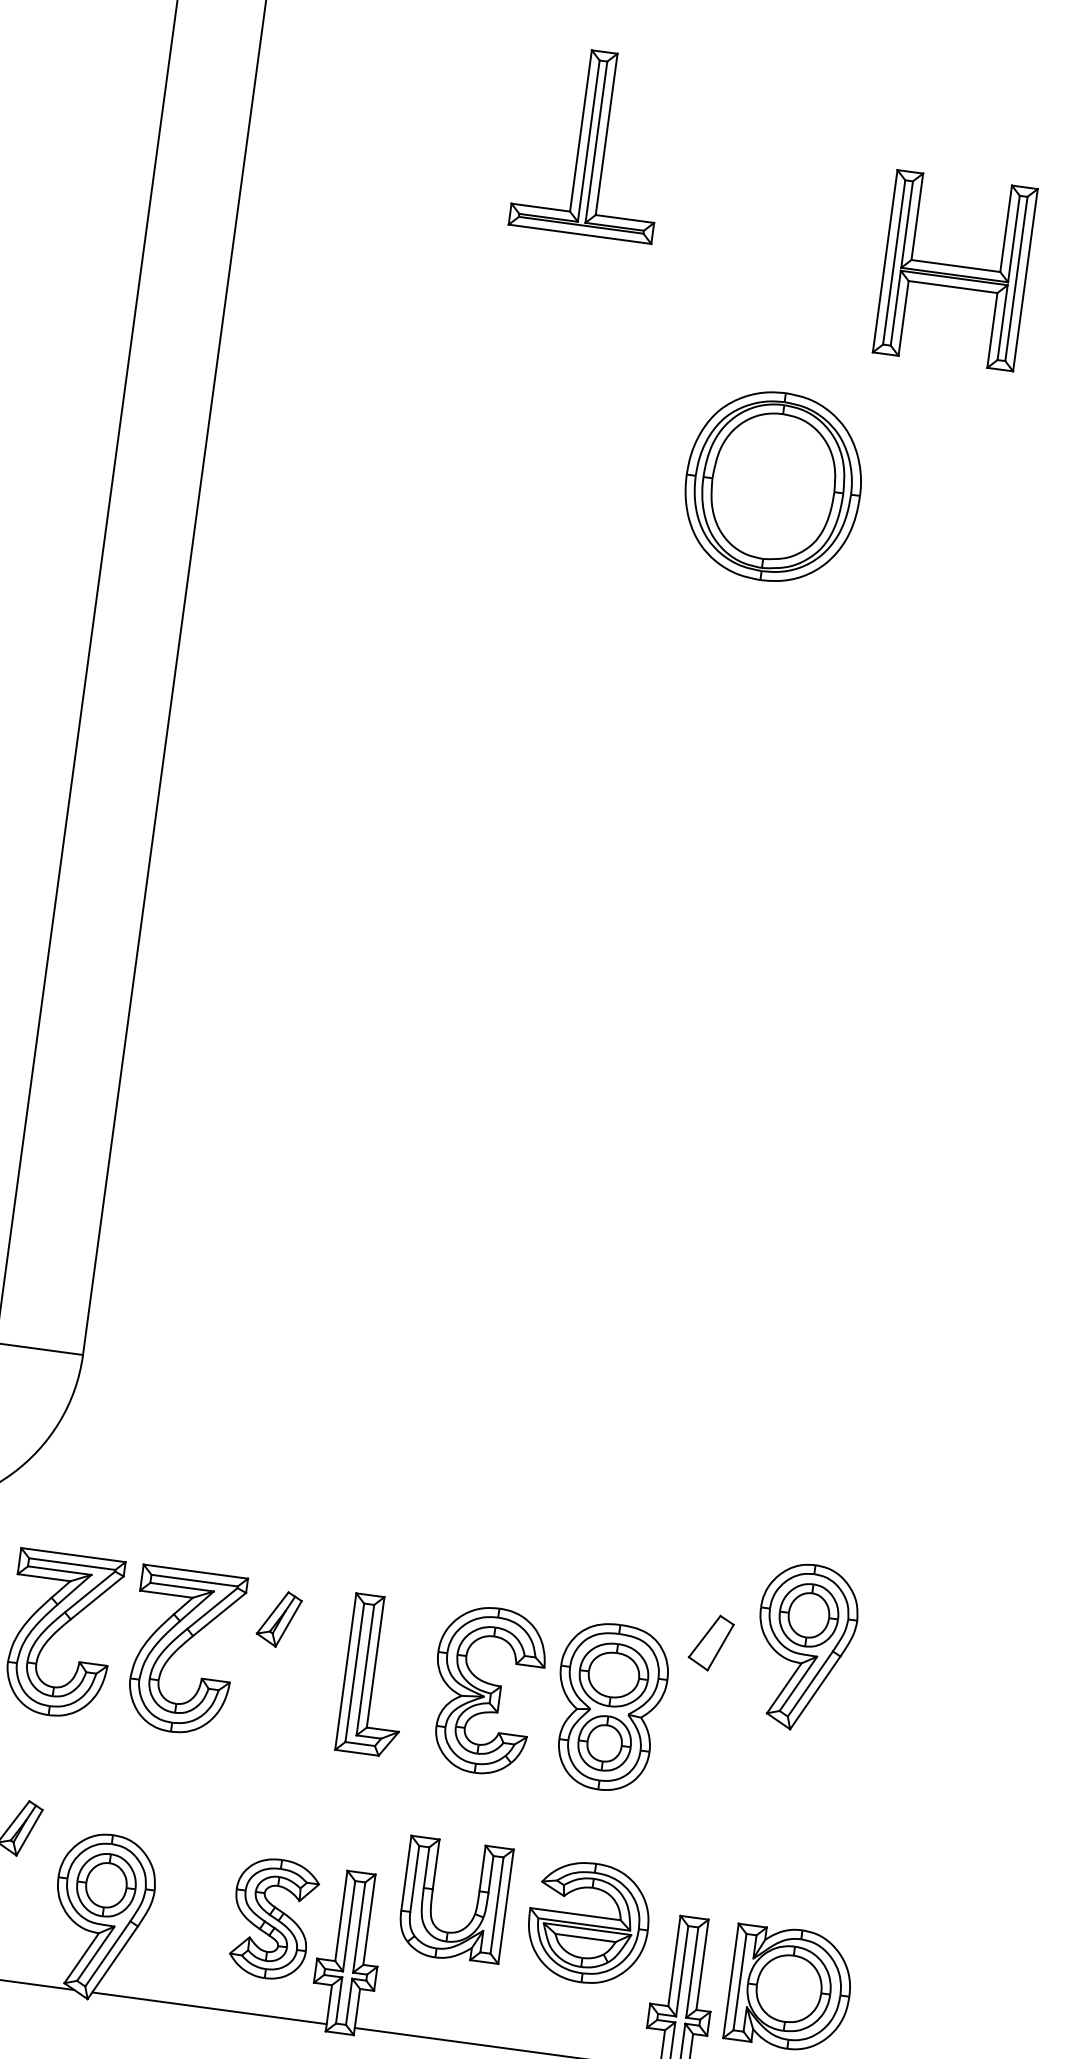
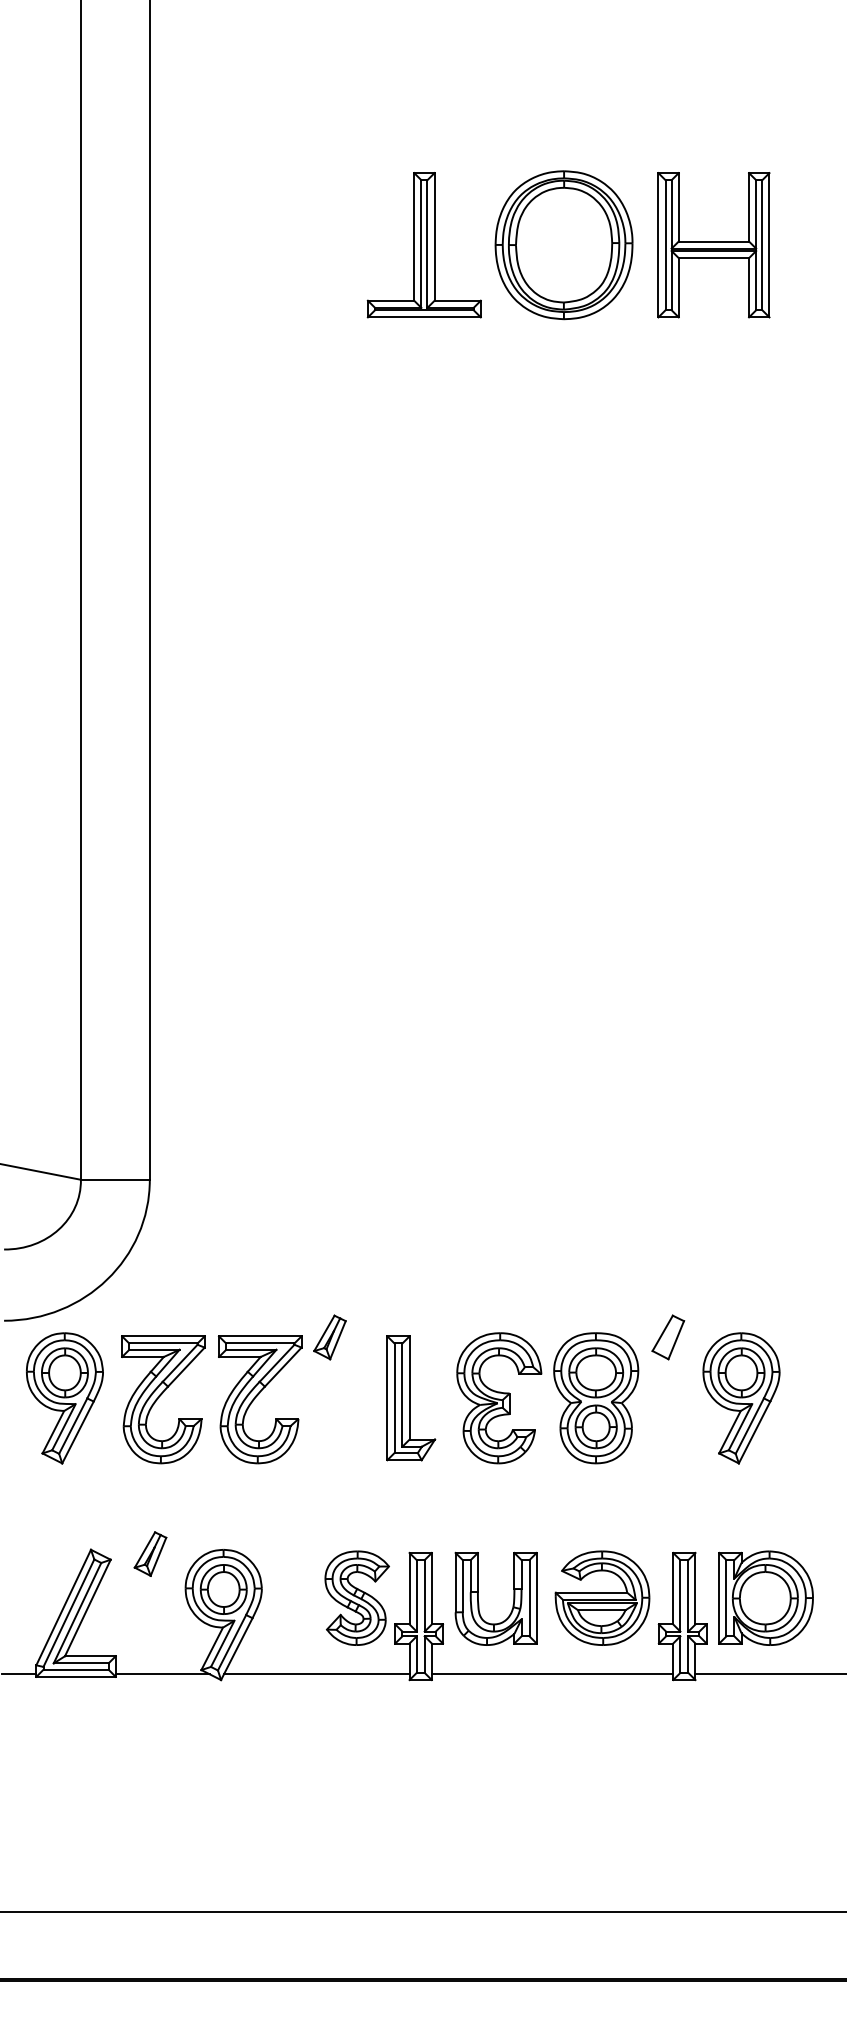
part: (591, 143) -> (423, 245), moved
part: (772, 486) -> (563, 245), moved
part: (278, 1619) -> (329, 1337), moved
part: (804, 1647) -> (741, 1398), moved
part: (432, 1903) -> (479, 1603), moved
part: (588, 1922) -> (602, 1597), moved

